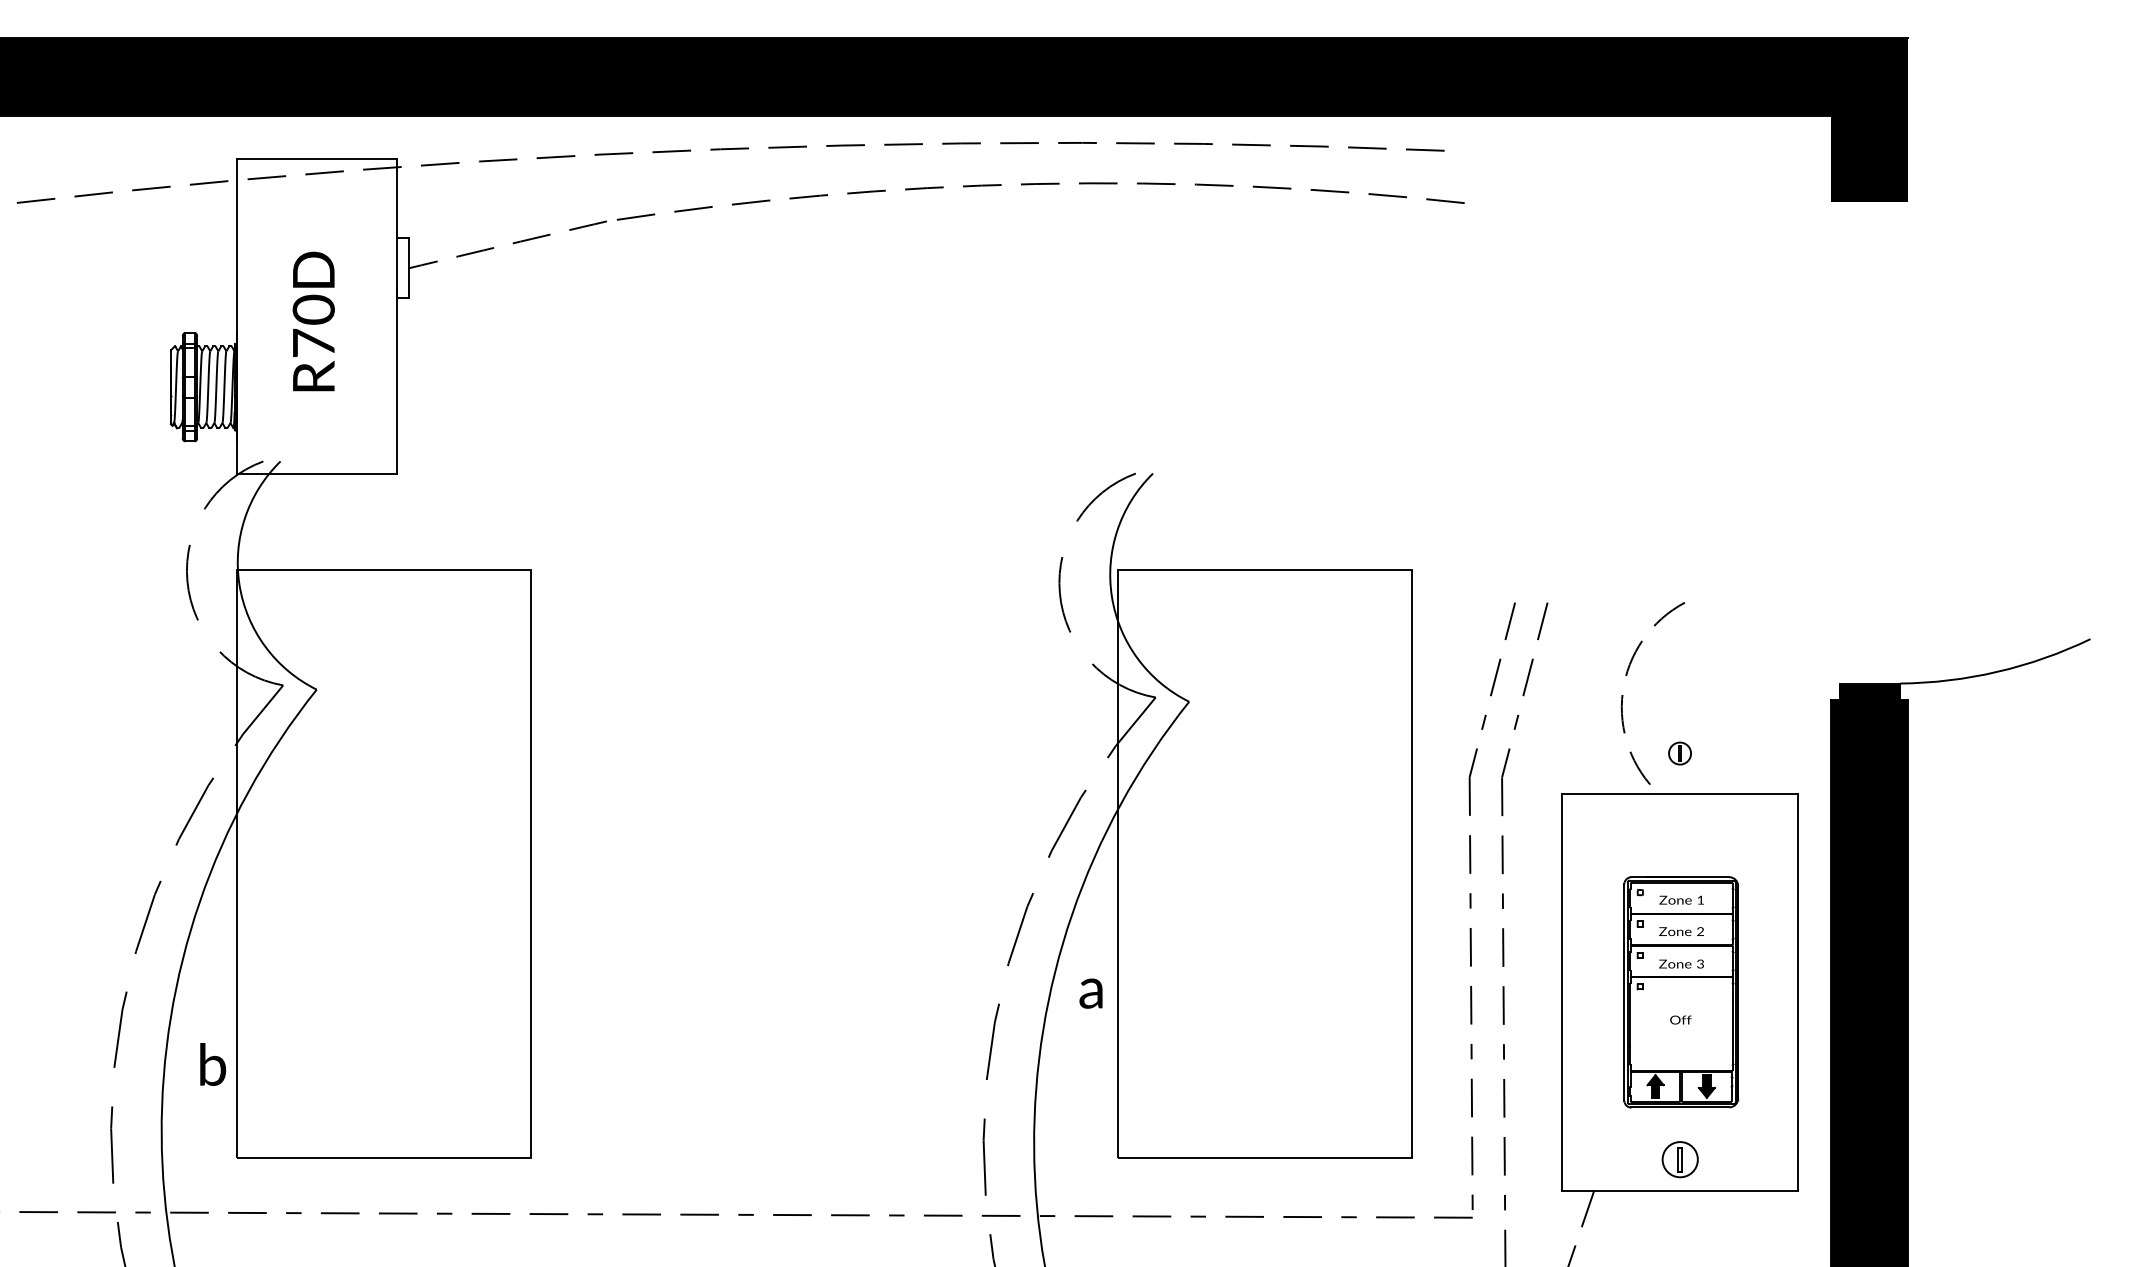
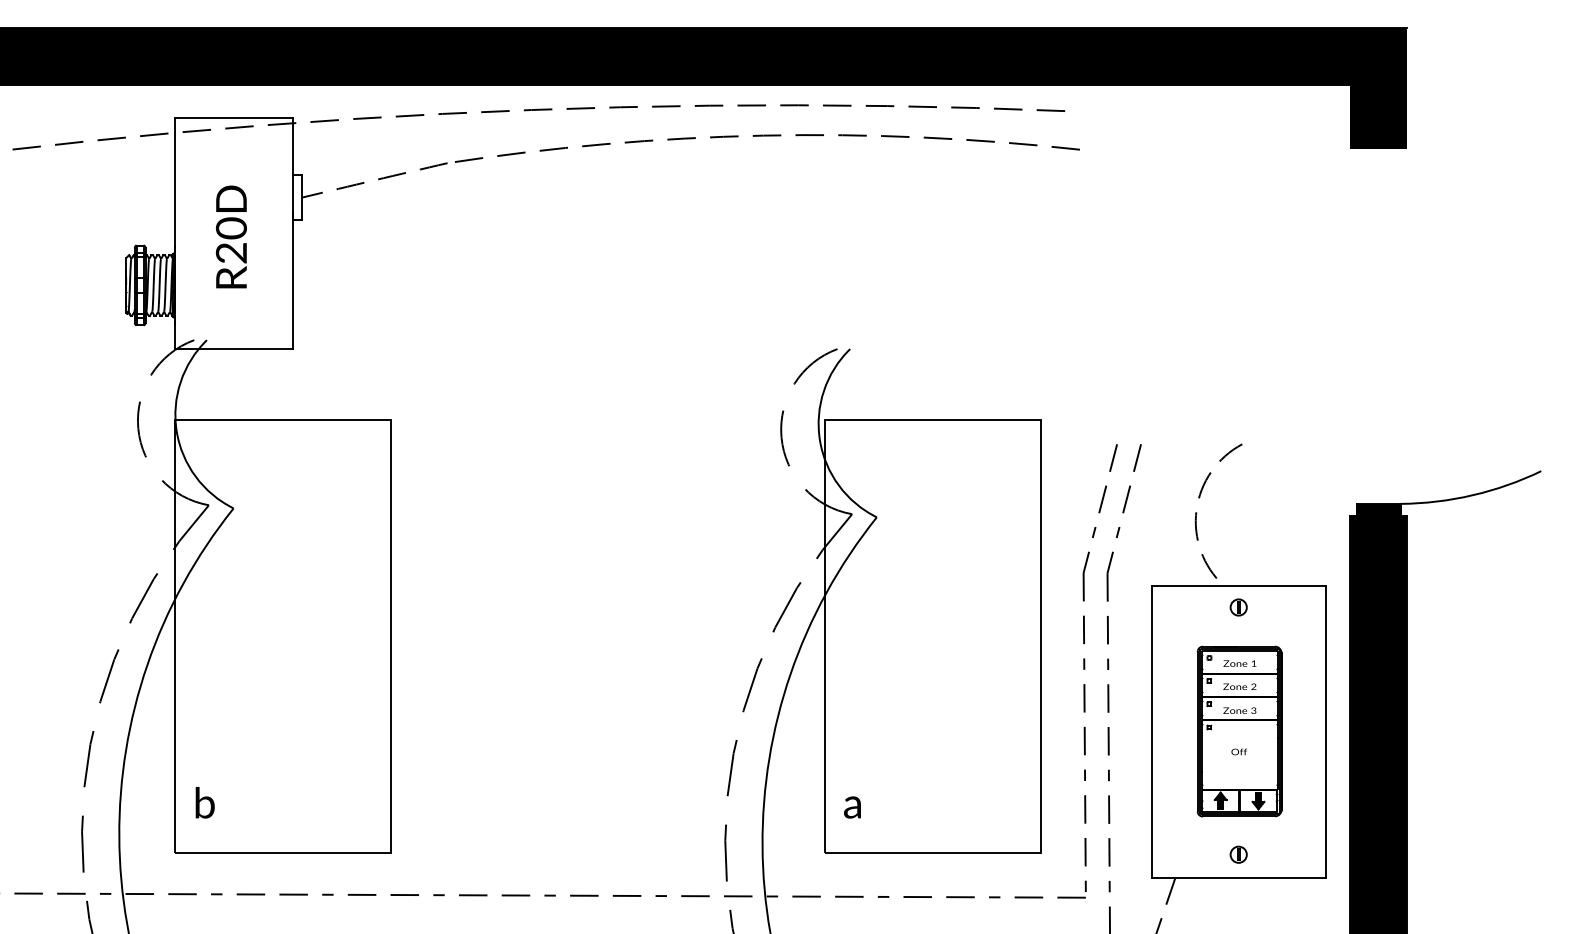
text: (312, 342) -> (230, 252), R70D -> R20D
part: (1679, 753) -> (1238, 607), moved
text: (1091, 993) -> (852, 807), moved
text: (212, 1064) -> (204, 802), moved
part: (1679, 1159) -> (1238, 854), size x0.62

